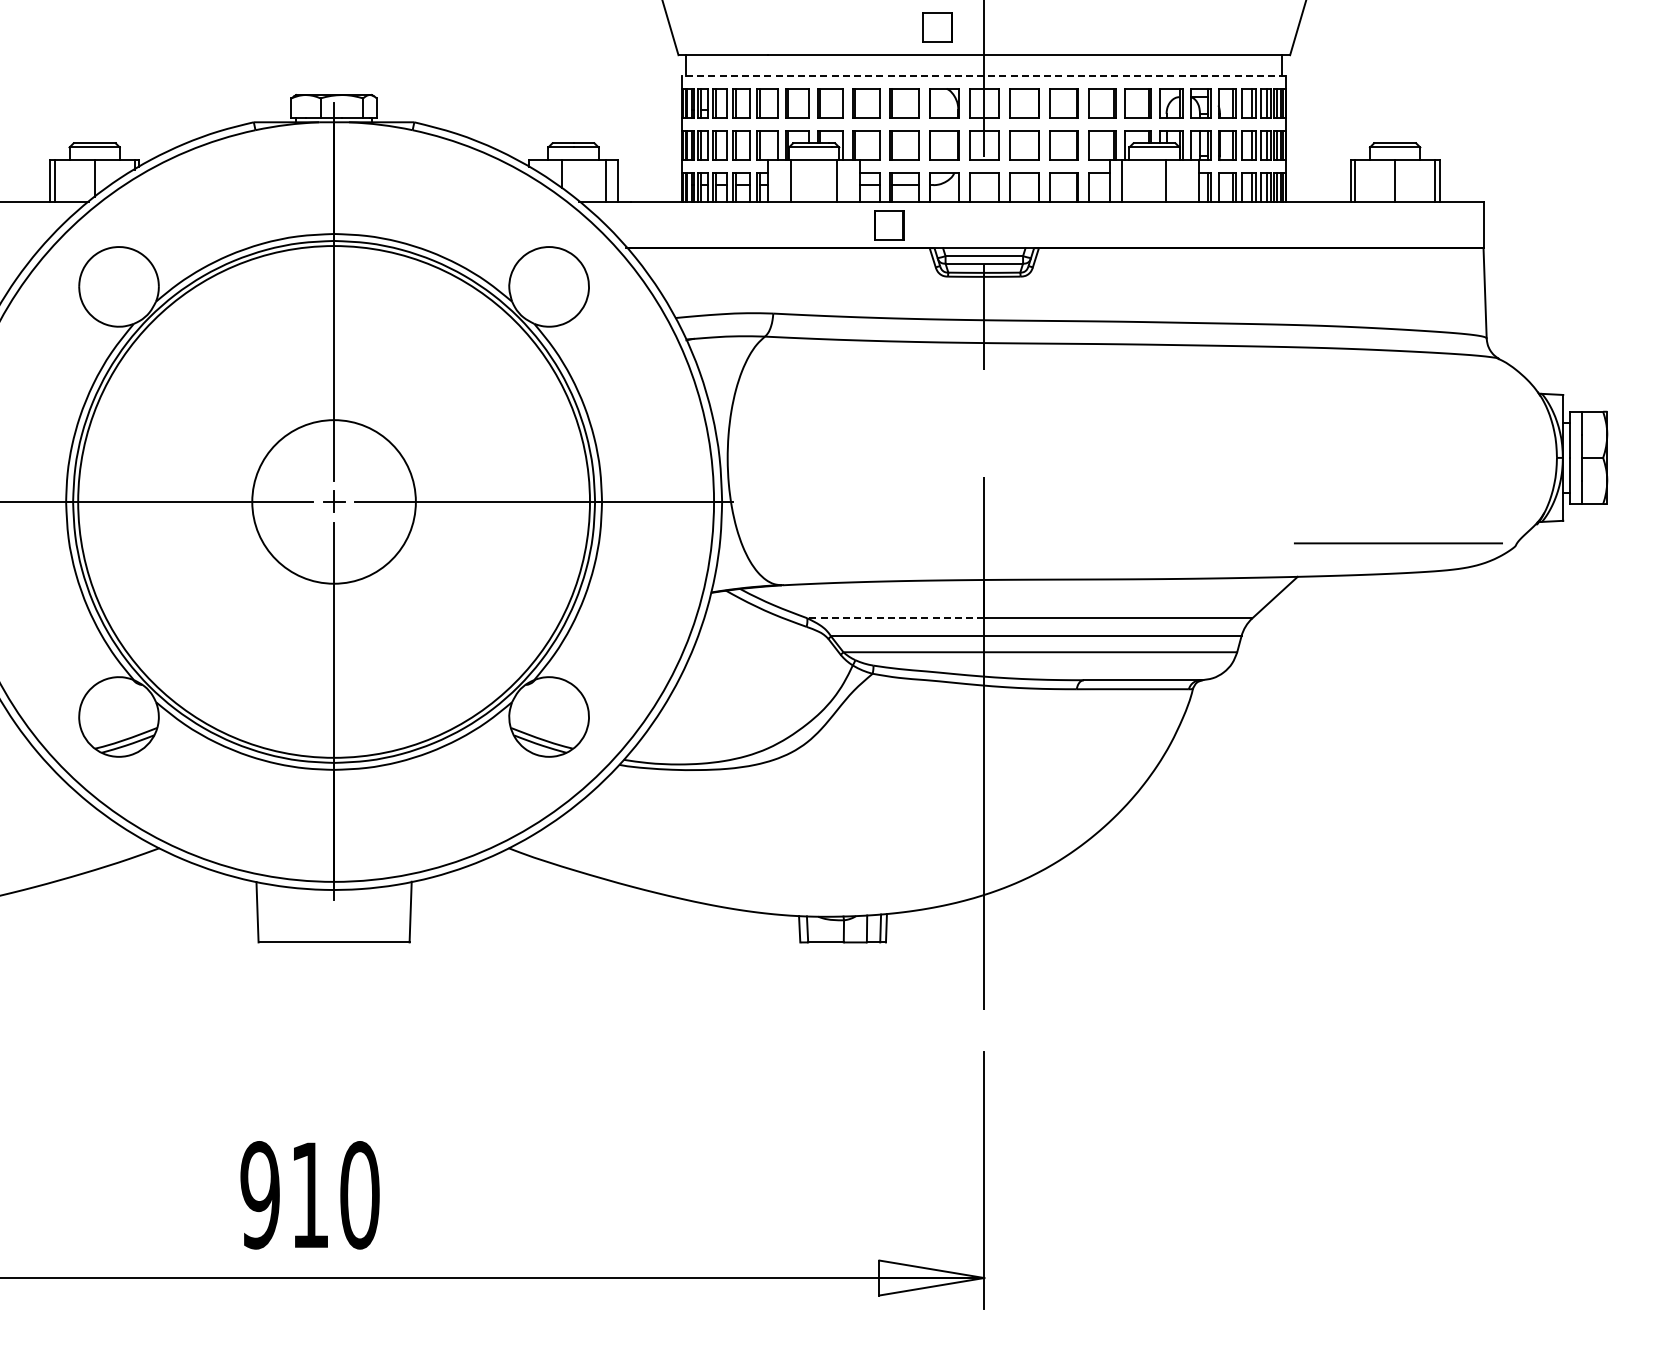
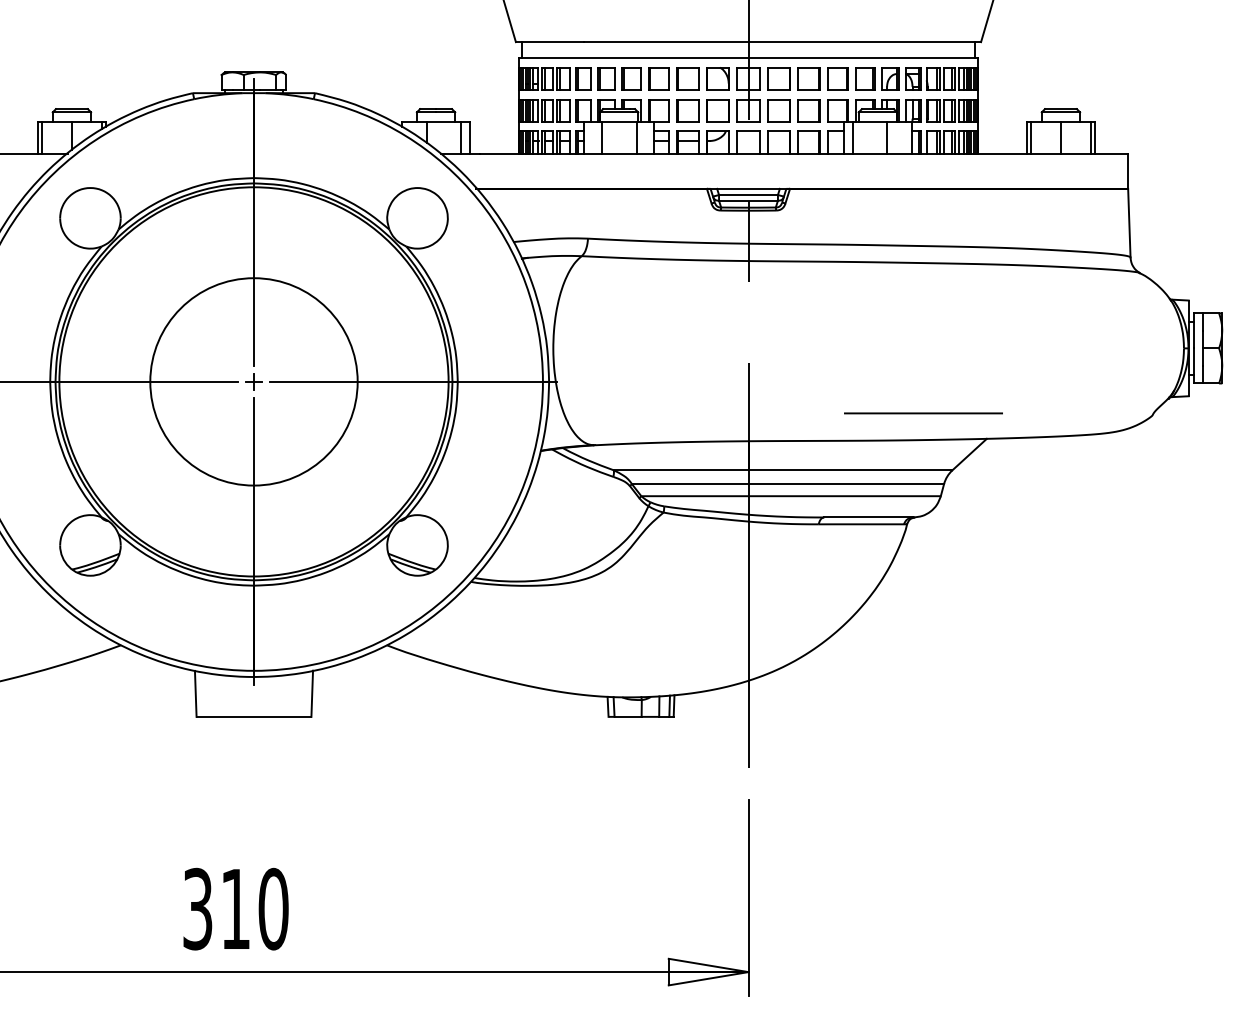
part: (937, 27) -> (712, 21), removed
line: (983, 76) -> (747, 58), dashed -> solid
part: (889, 225) -> (676, 171), removed
circle: (333, 501) -> (253, 381), size x1.67
line: (1398, 543) -> (923, 413), moved
line: (895, 618) -> (680, 470), dashed -> solid
text: (259, 1195) -> (197, 909), 910 -> 310

